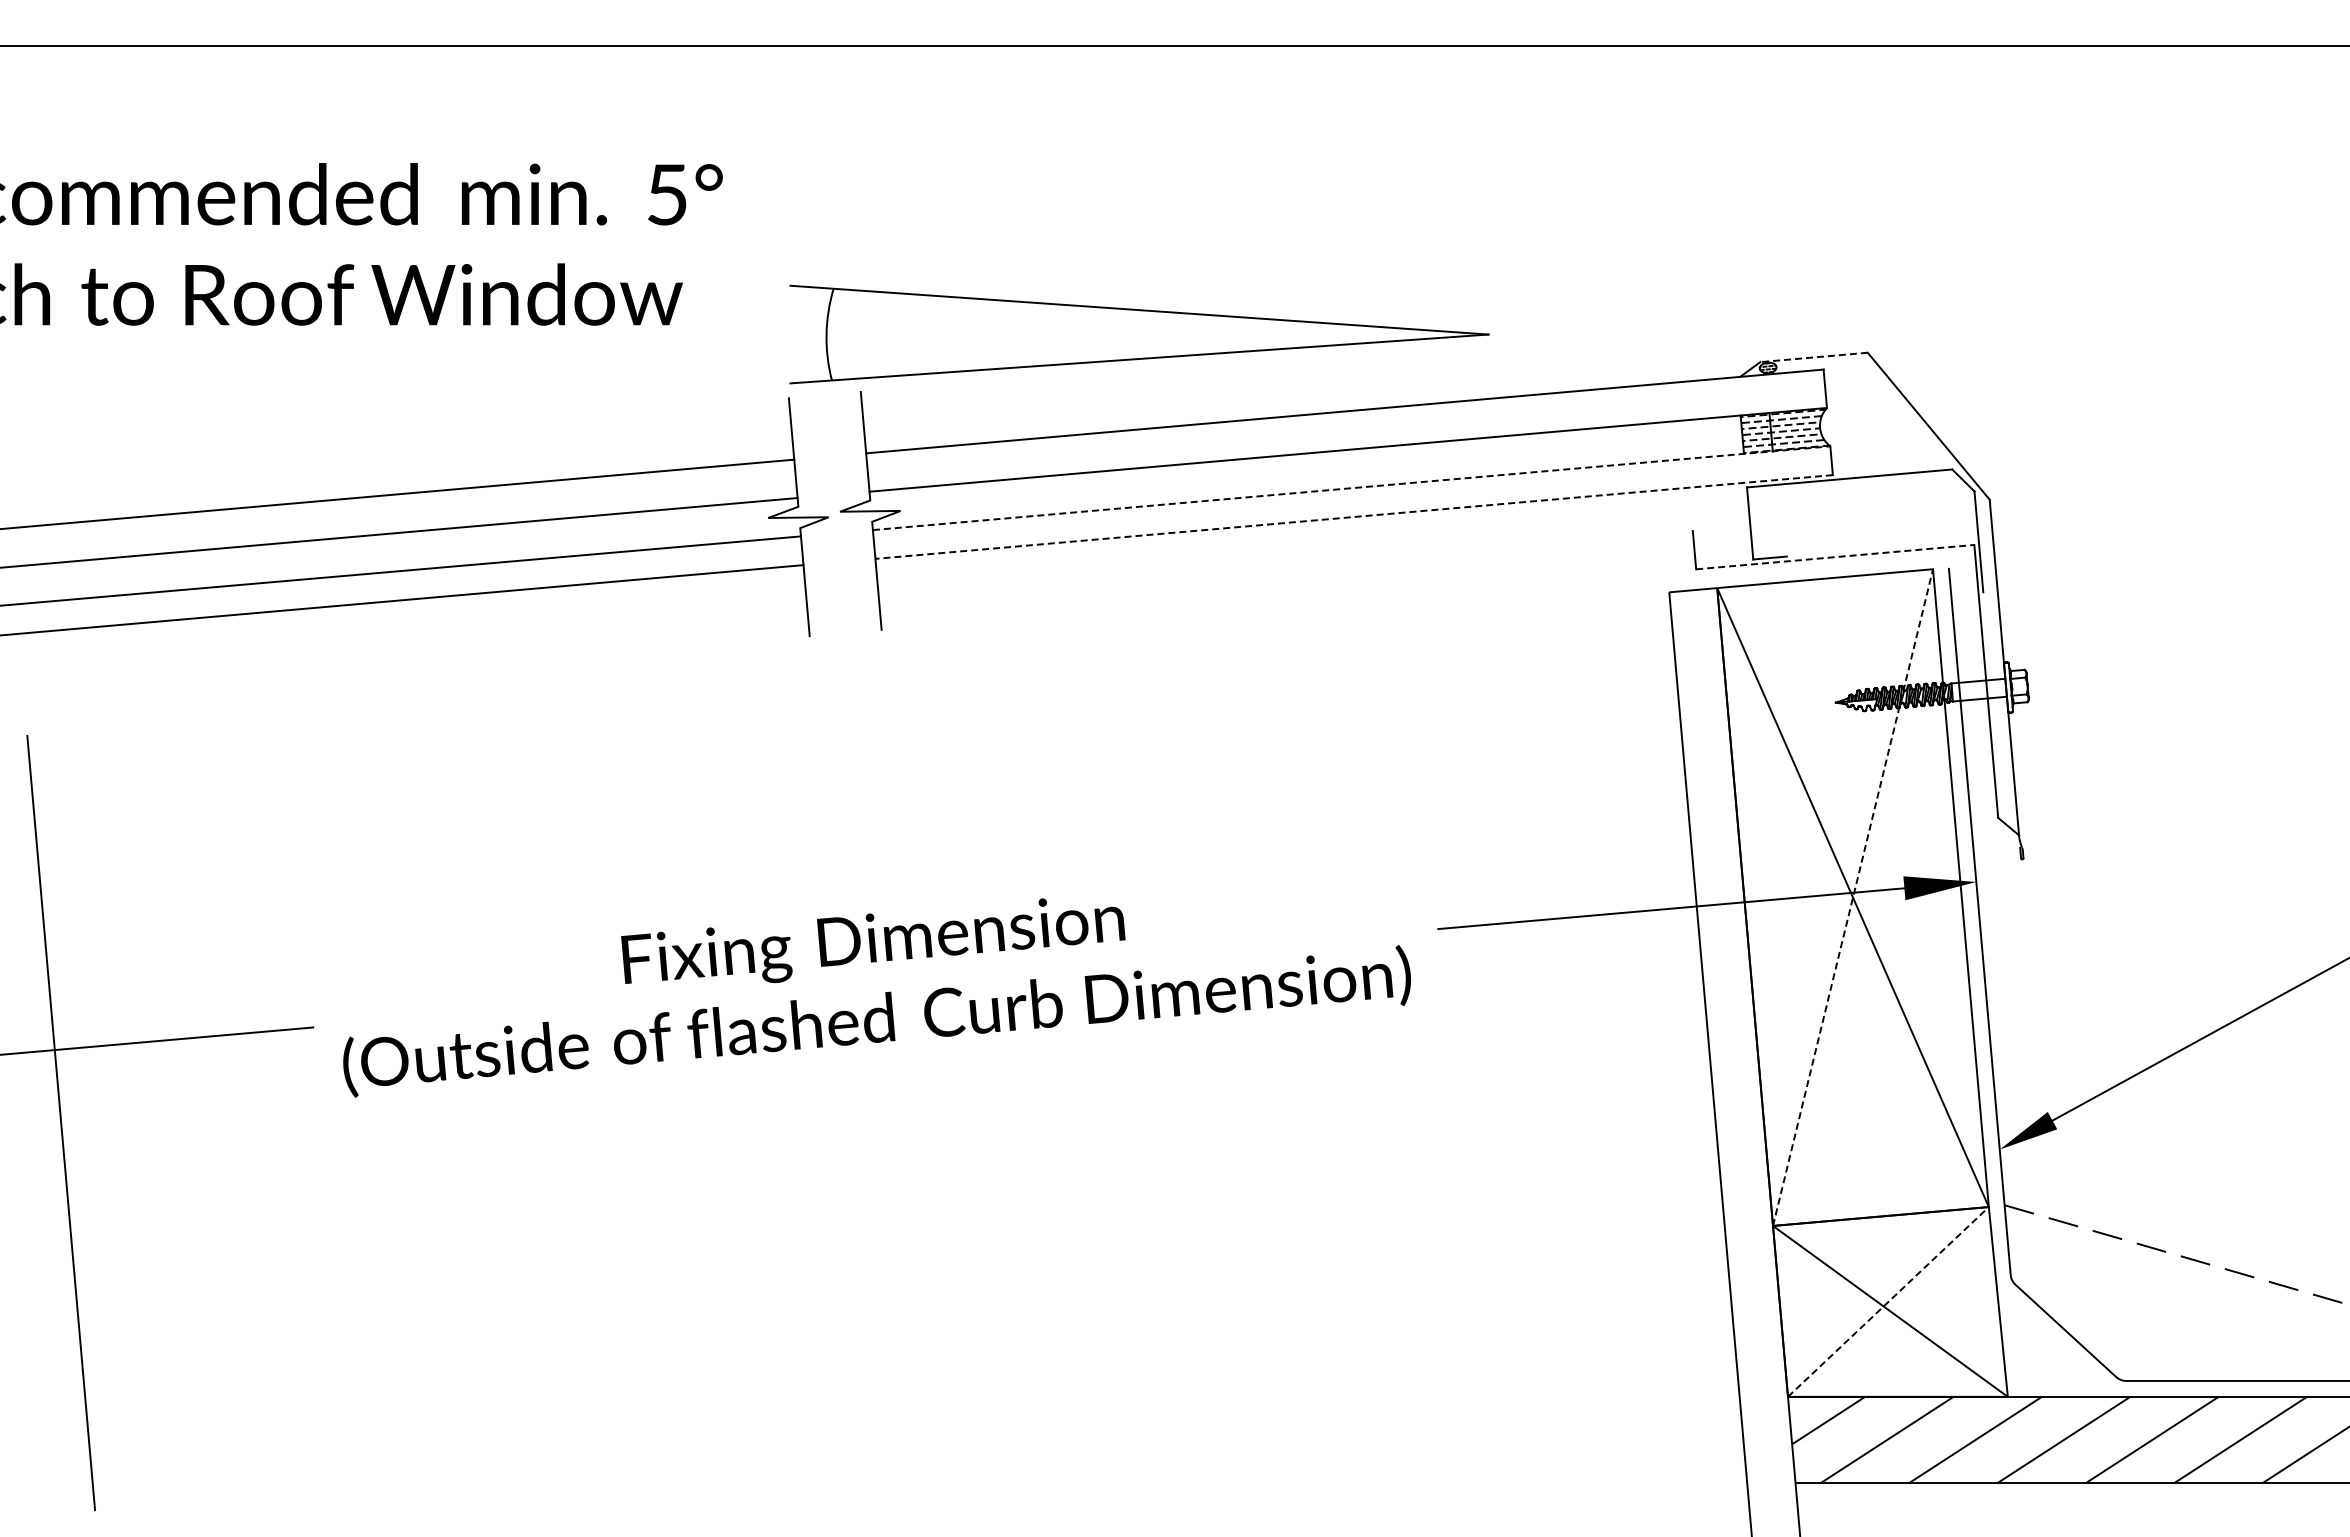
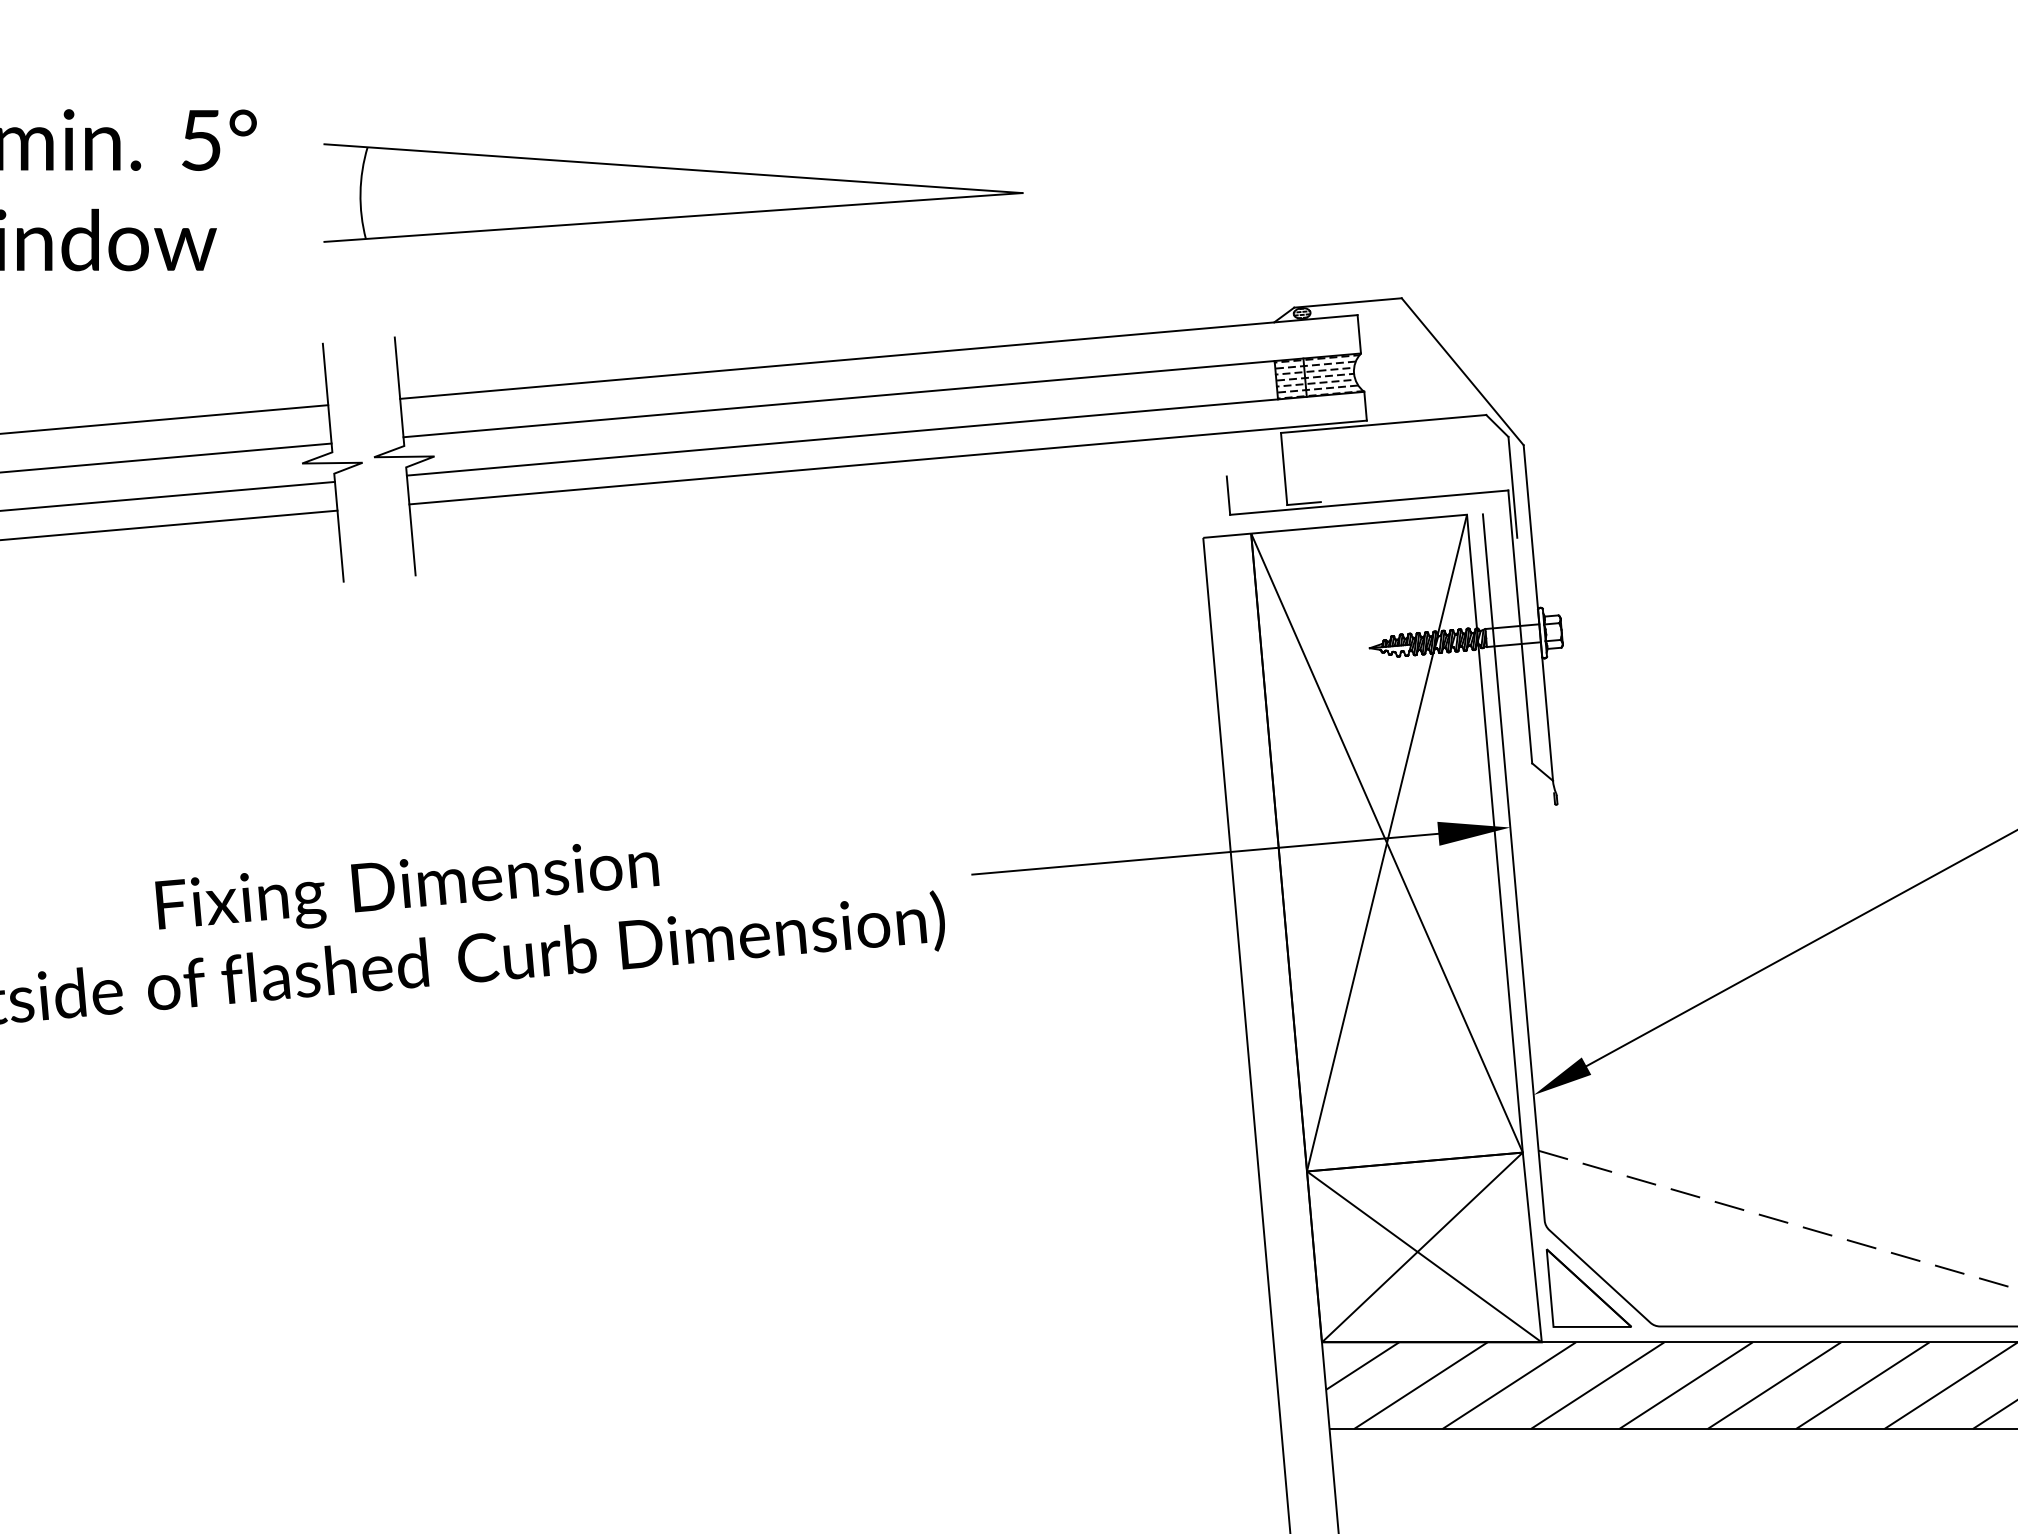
part: (1139, 334) -> (673, 193), moved
line: (1814, 357) -> (1348, 303), dashed -> solid
line: (1351, 488) -> (885, 434), dashed -> solid
line: (1354, 517) -> (888, 463), dashed -> solid
line: (1835, 557) -> (1369, 503), dashed -> solid
line: (1853, 897) -> (1387, 843), dashed -> solid
line: (1888, 1301) -> (1422, 1247), dashed -> solid
part: (2054, 1342) -> (1588, 1288), added

